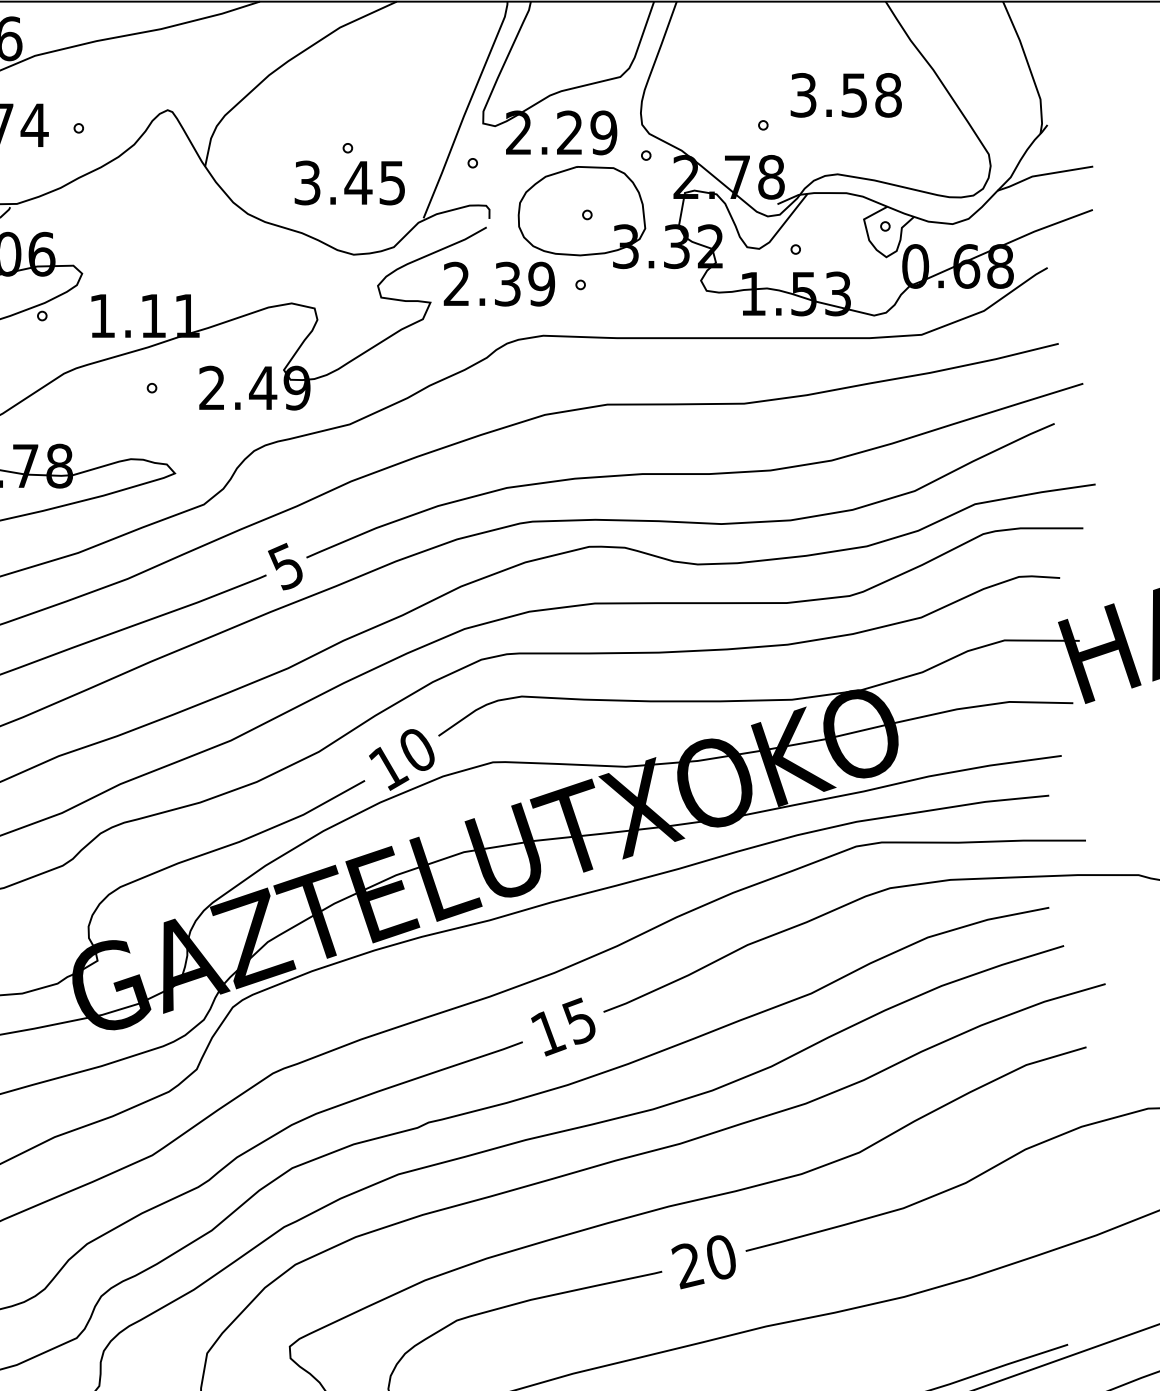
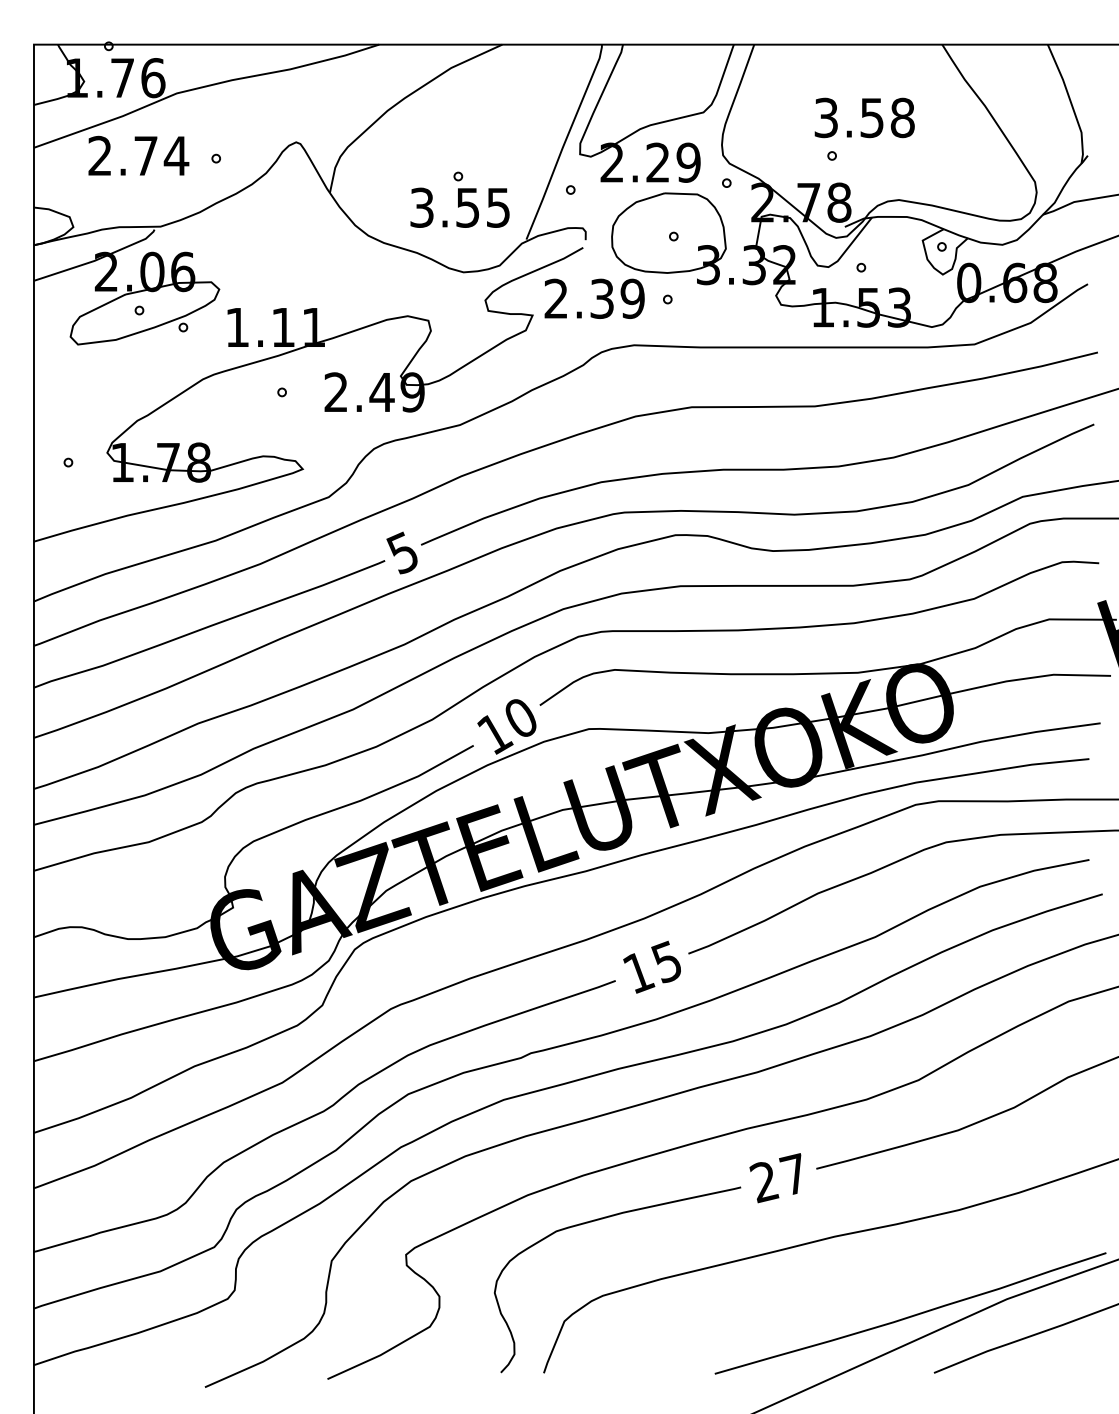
text: (845, 94) -> (864, 117), moved
text: (358, 182) -> (467, 207), 3.45 -> 3.55
text: (720, 1256) -> (793, 1173), 20 -> 27

